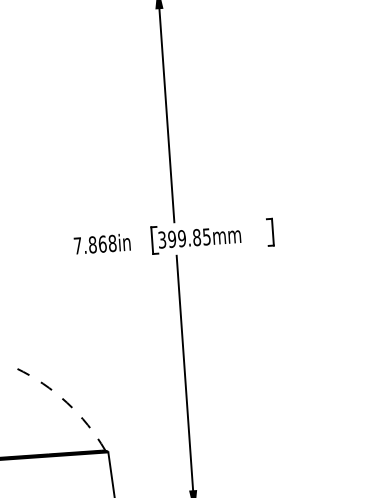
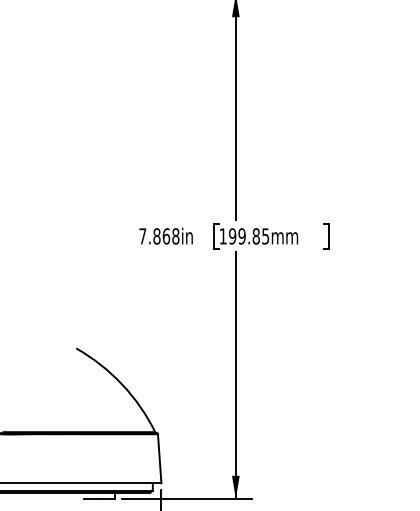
text: (161, 240) -> (222, 236), 399.85mm -> 199.85mm
arc: (67, 402) -> (122, 384), dashed -> solid

